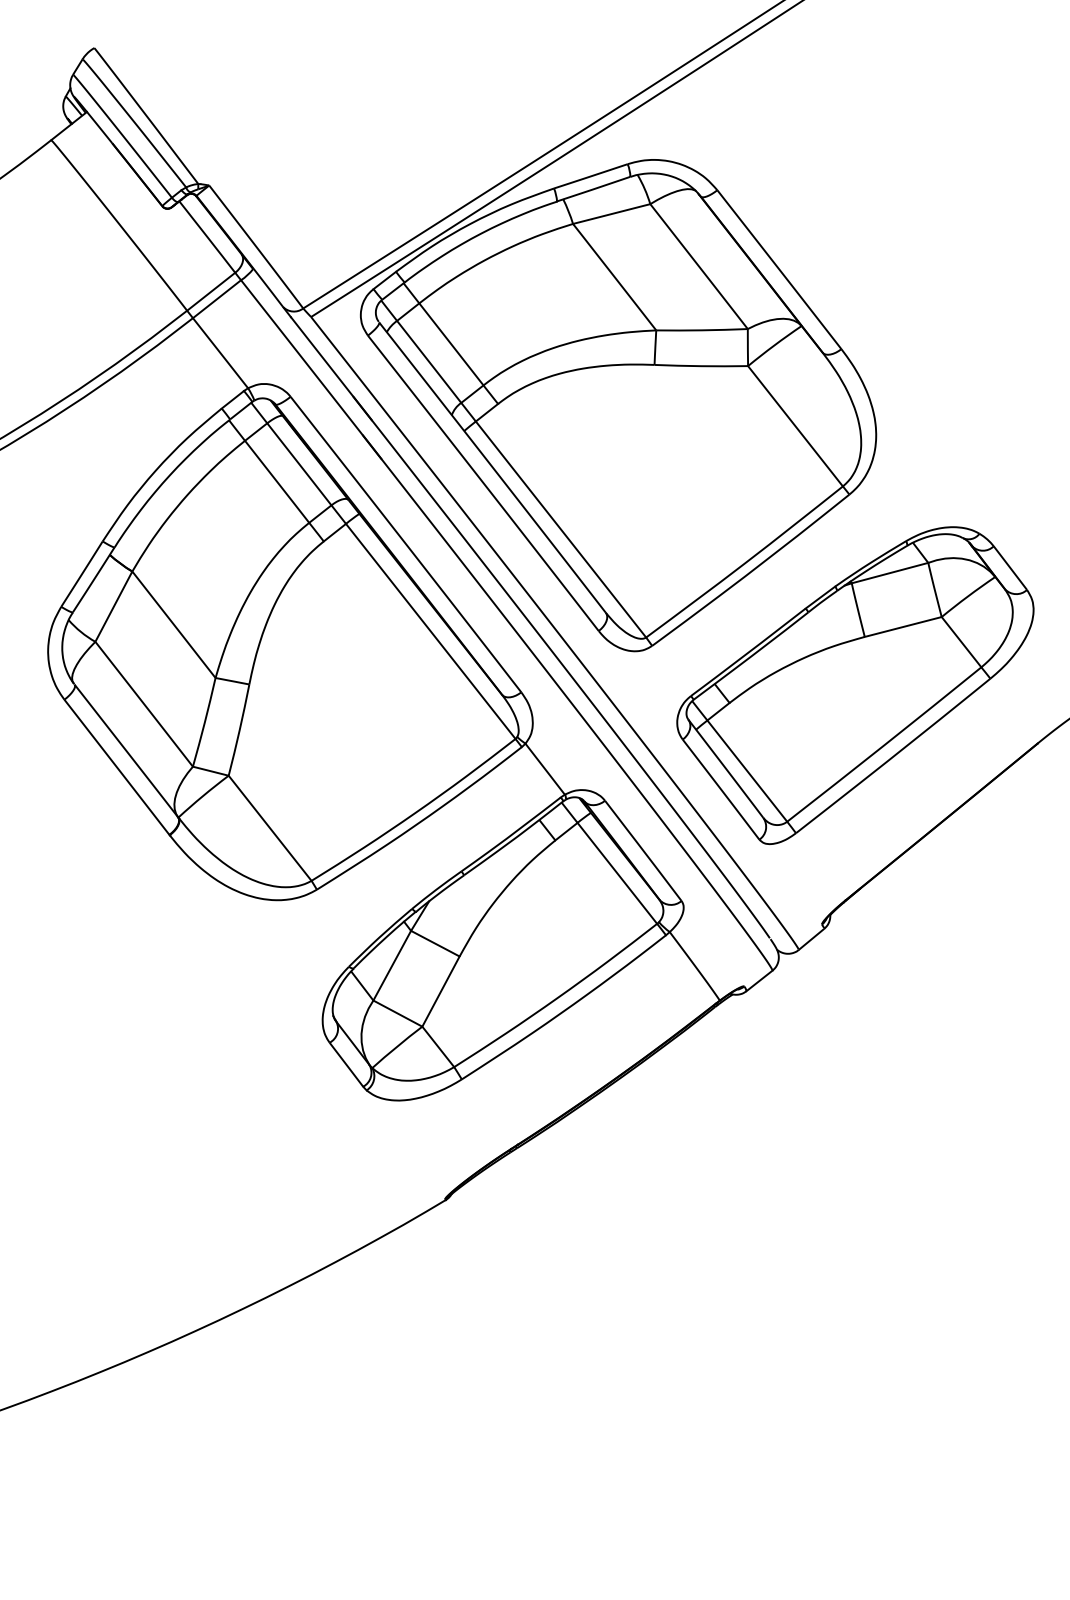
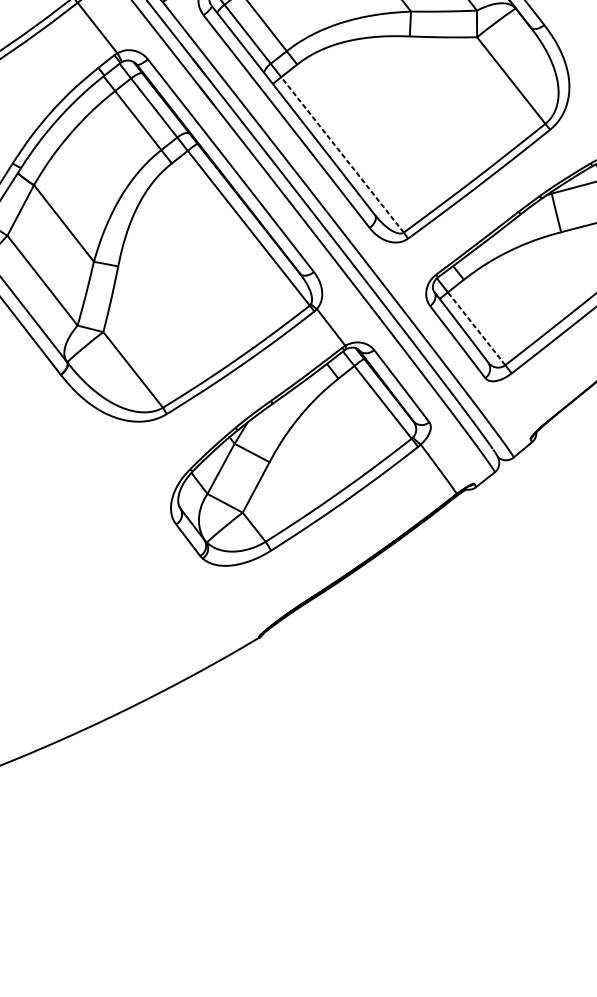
line: (561, 529) -> (342, 154), solid -> dashed
line: (747, 770) -> (476, 328), solid -> dashed

